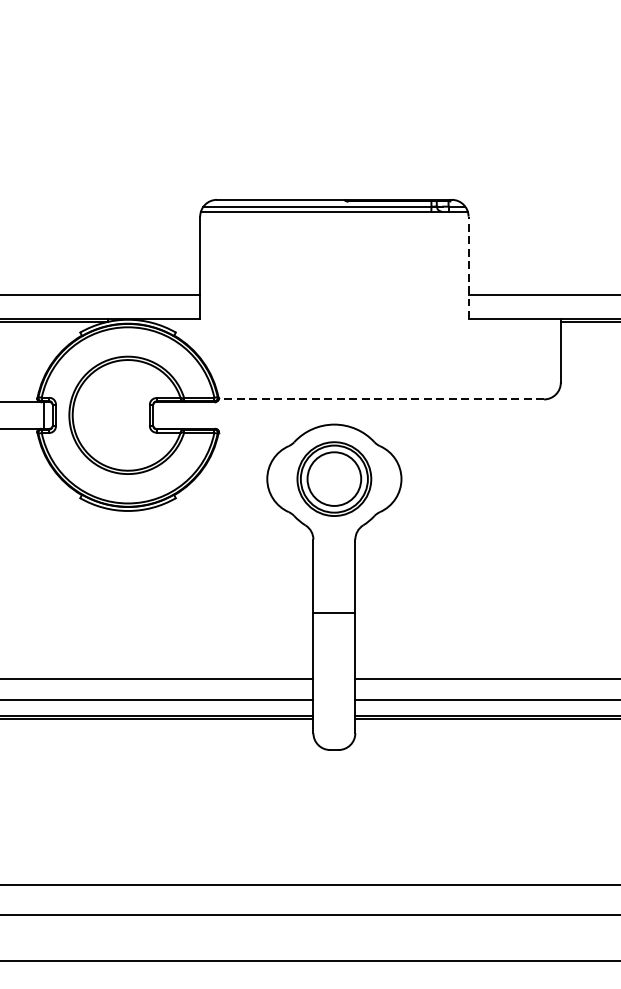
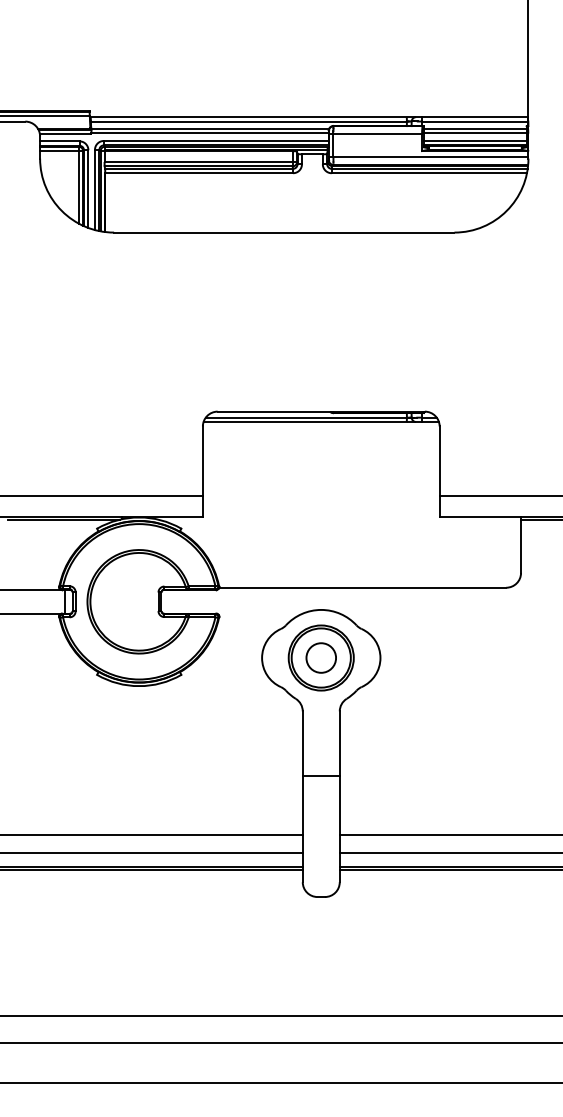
line: (468, 267) -> (439, 471), dashed -> solid
line: (381, 399) -> (362, 587), dashed -> solid
circle: (334, 478) -> (321, 657), size x0.62

